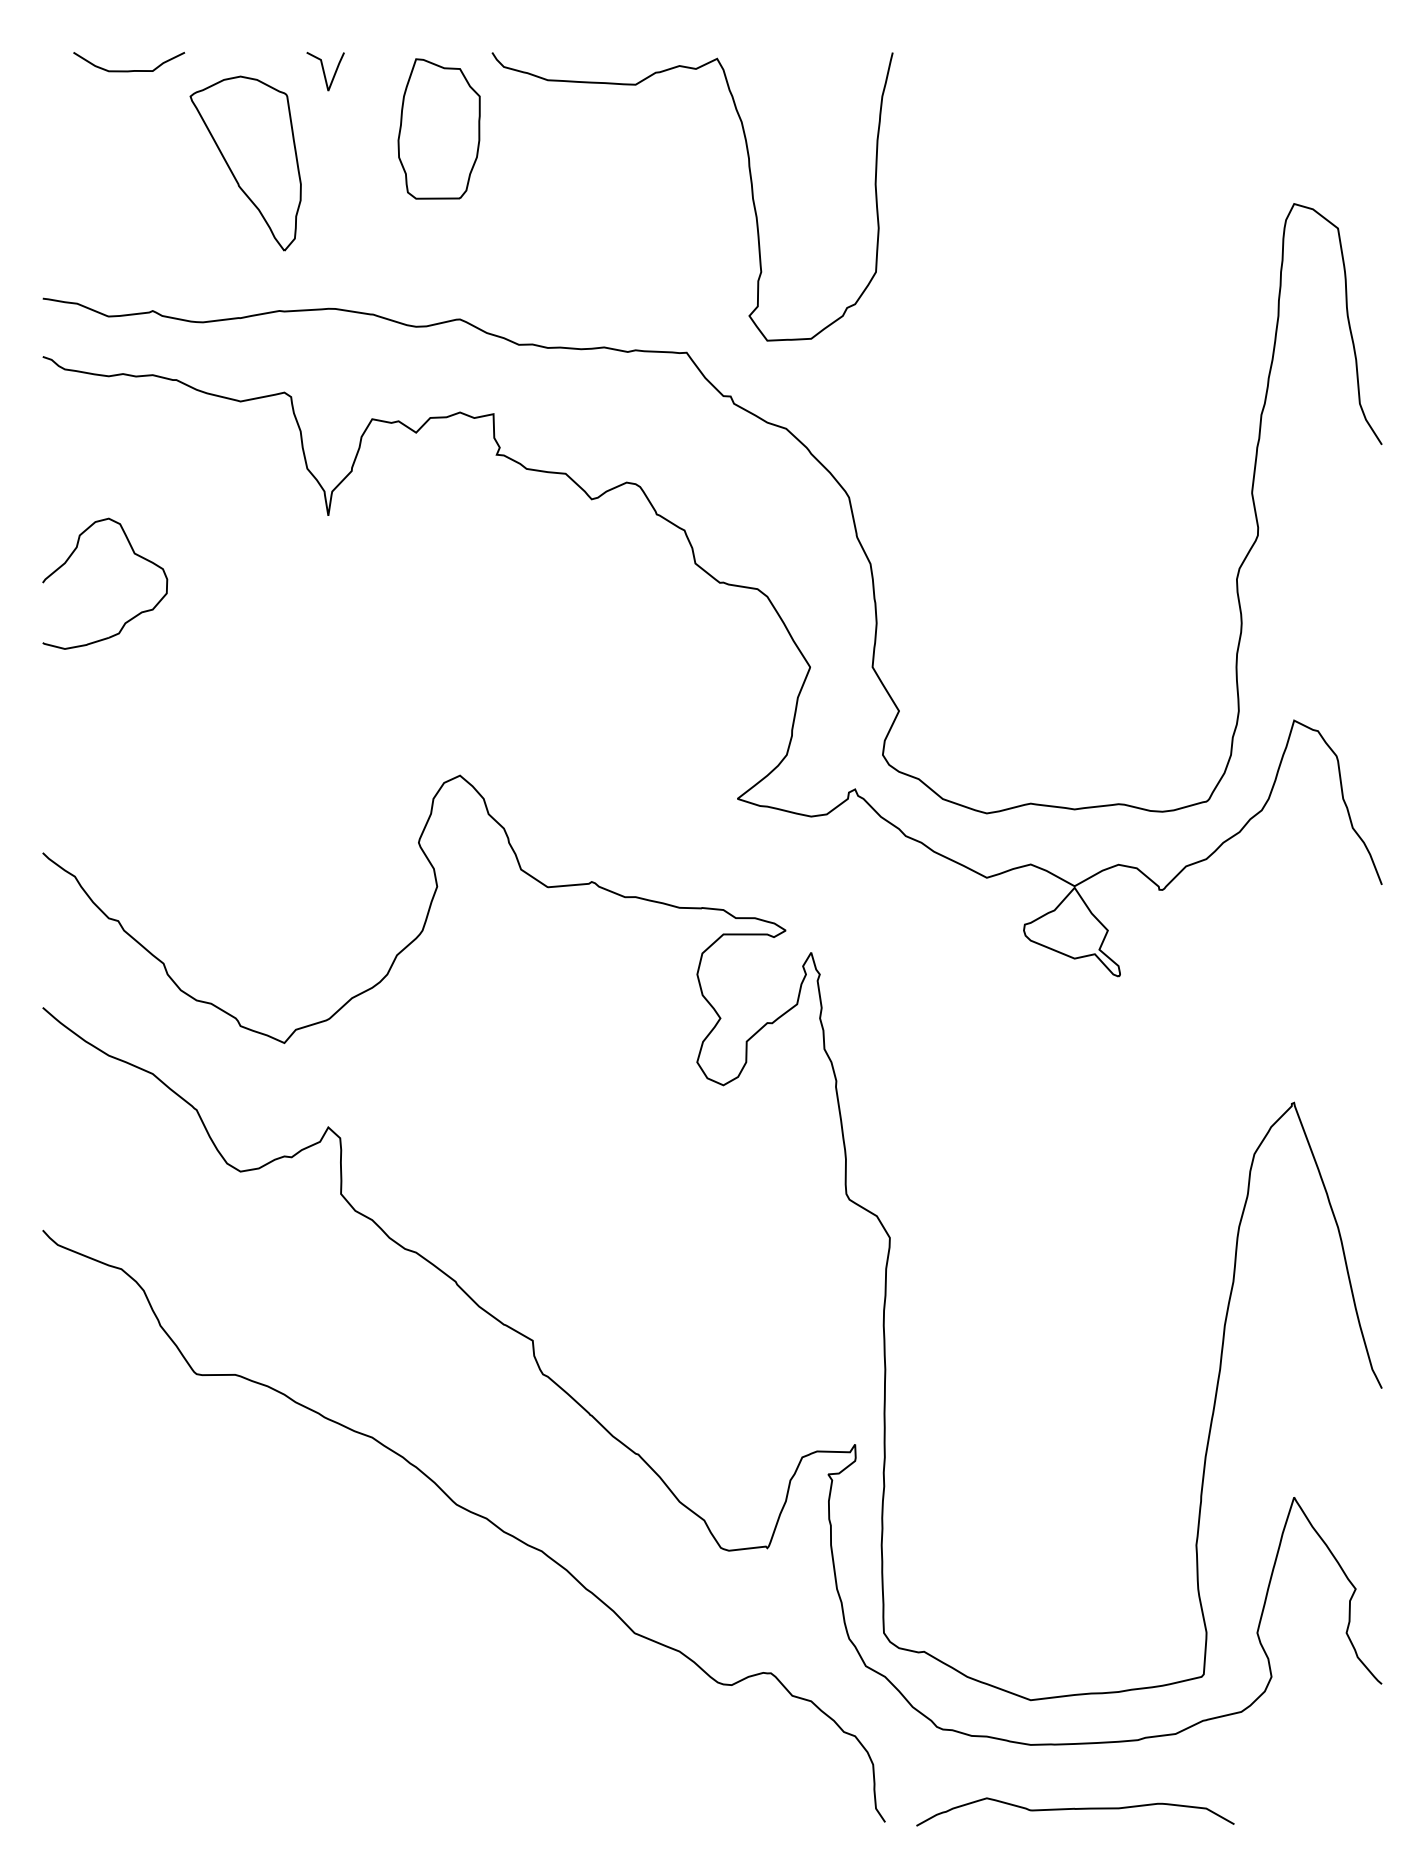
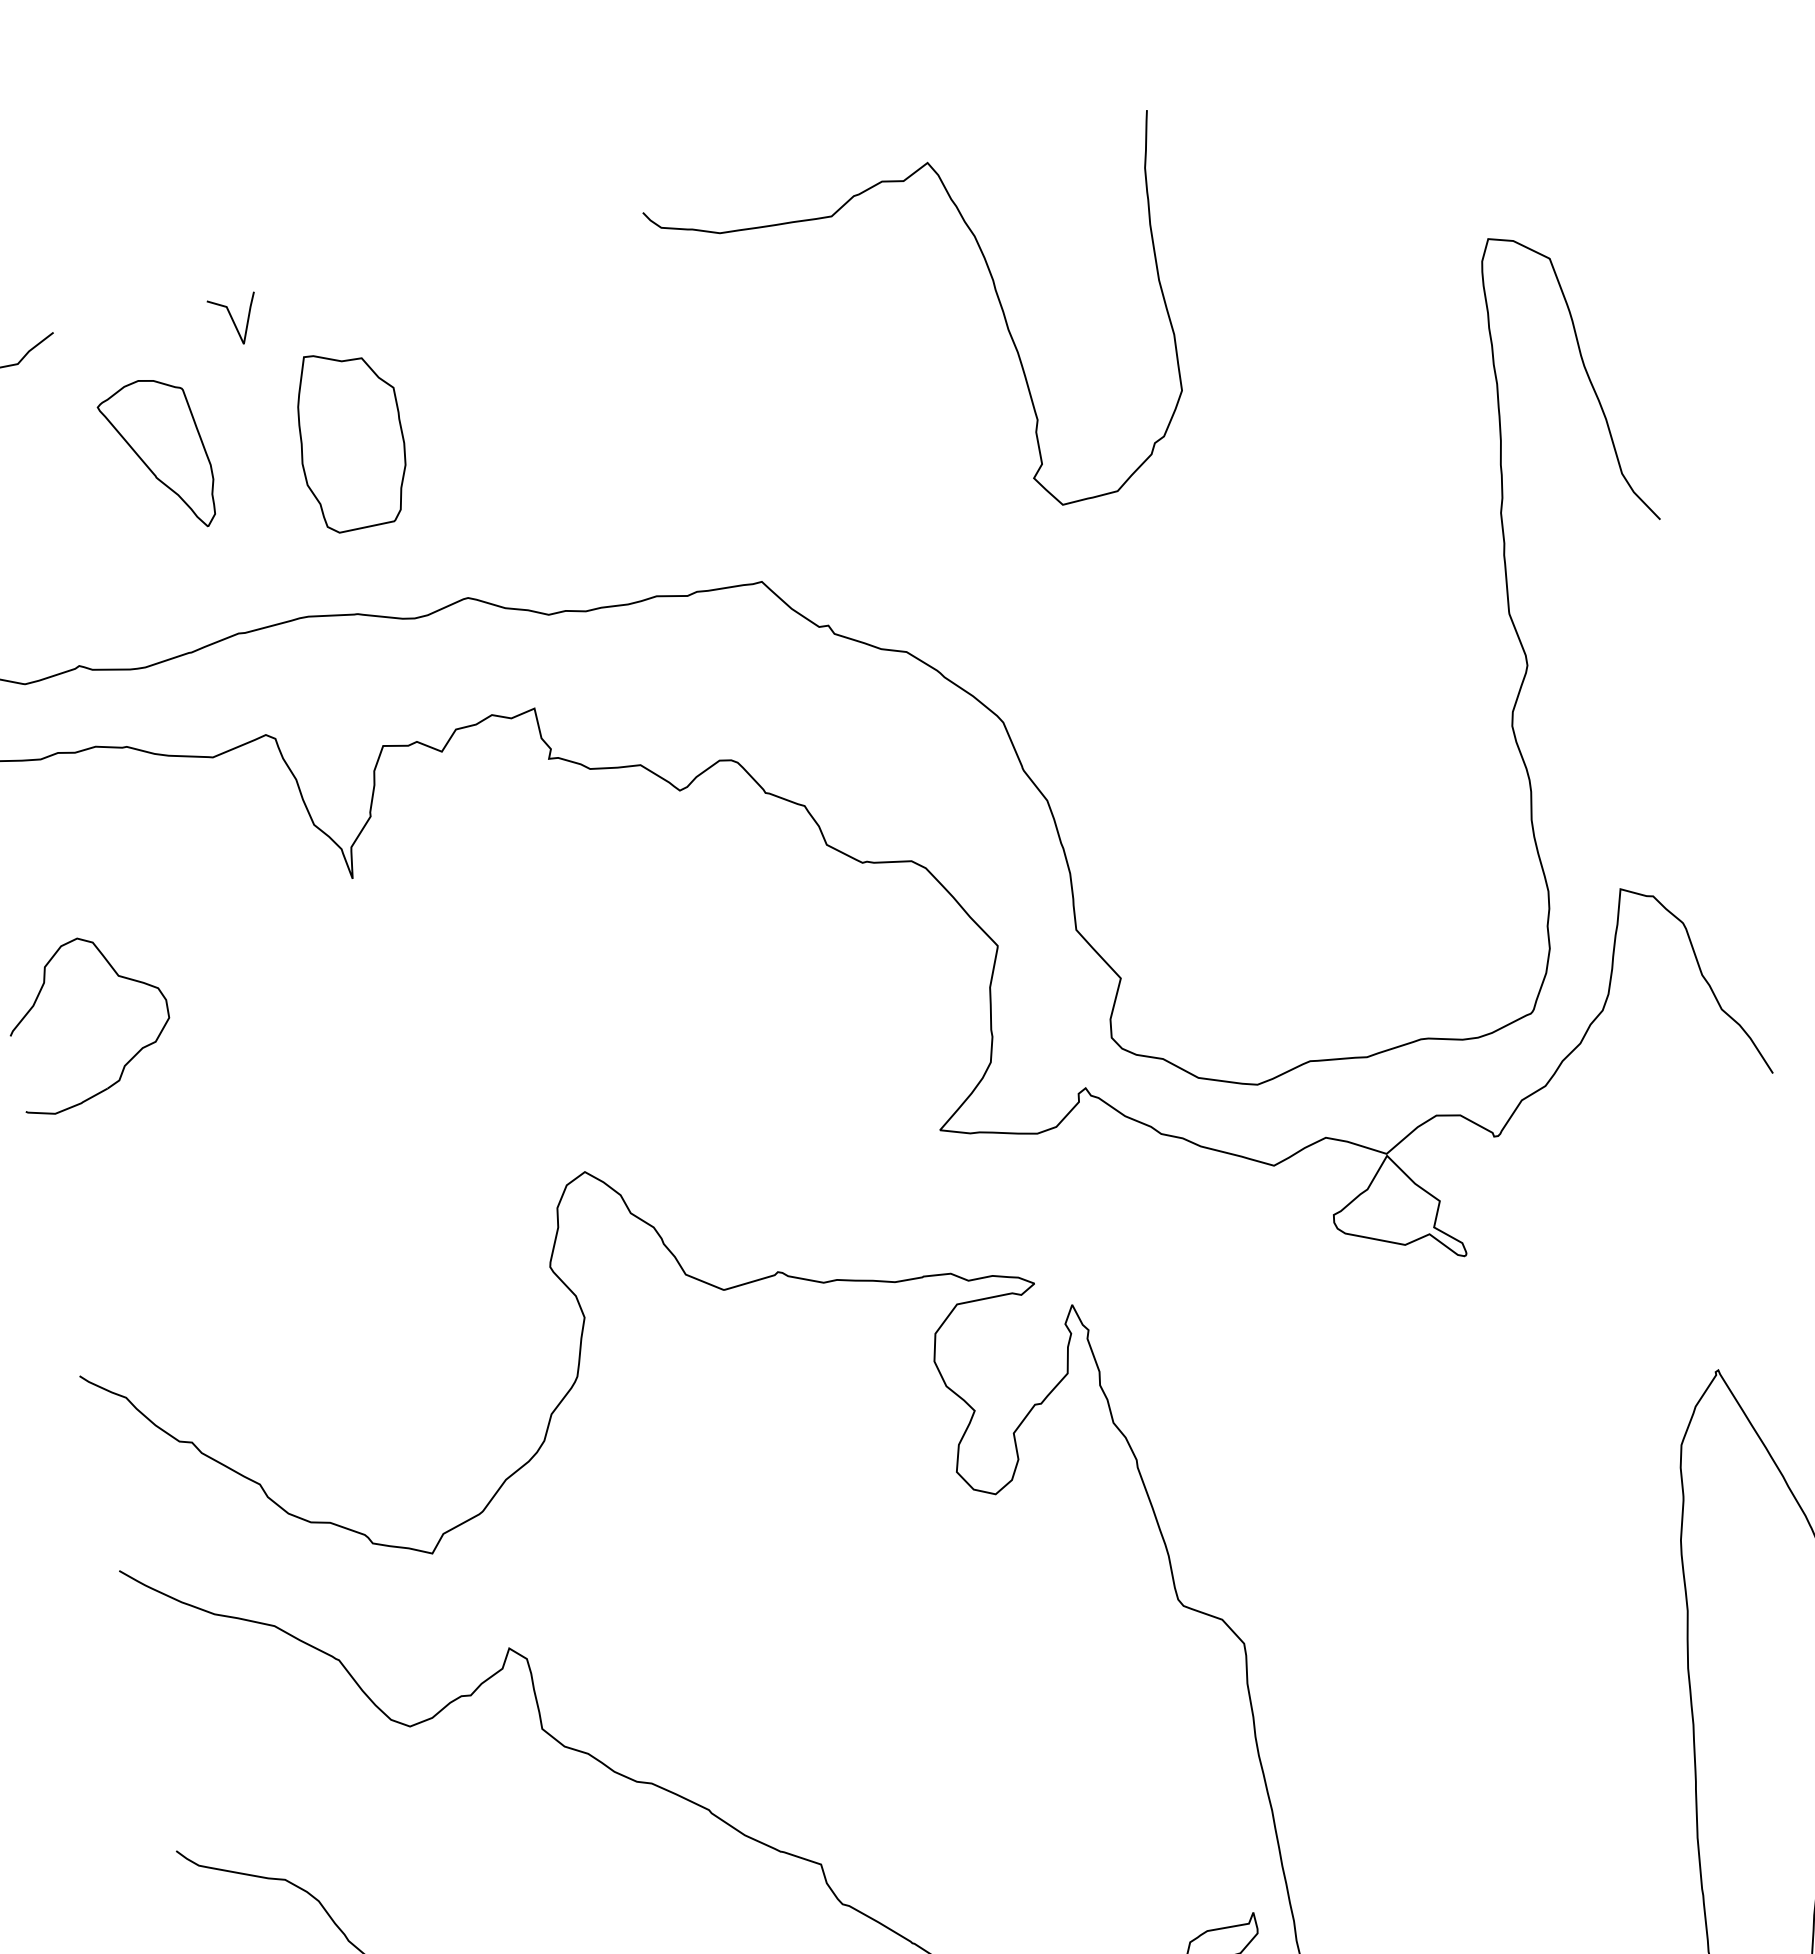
part: (438, 128) -> (349, 438), moved
part: (245, 163) -> (158, 456), size x0.7
curve: (751, 195) -> (1005, 326), moved

